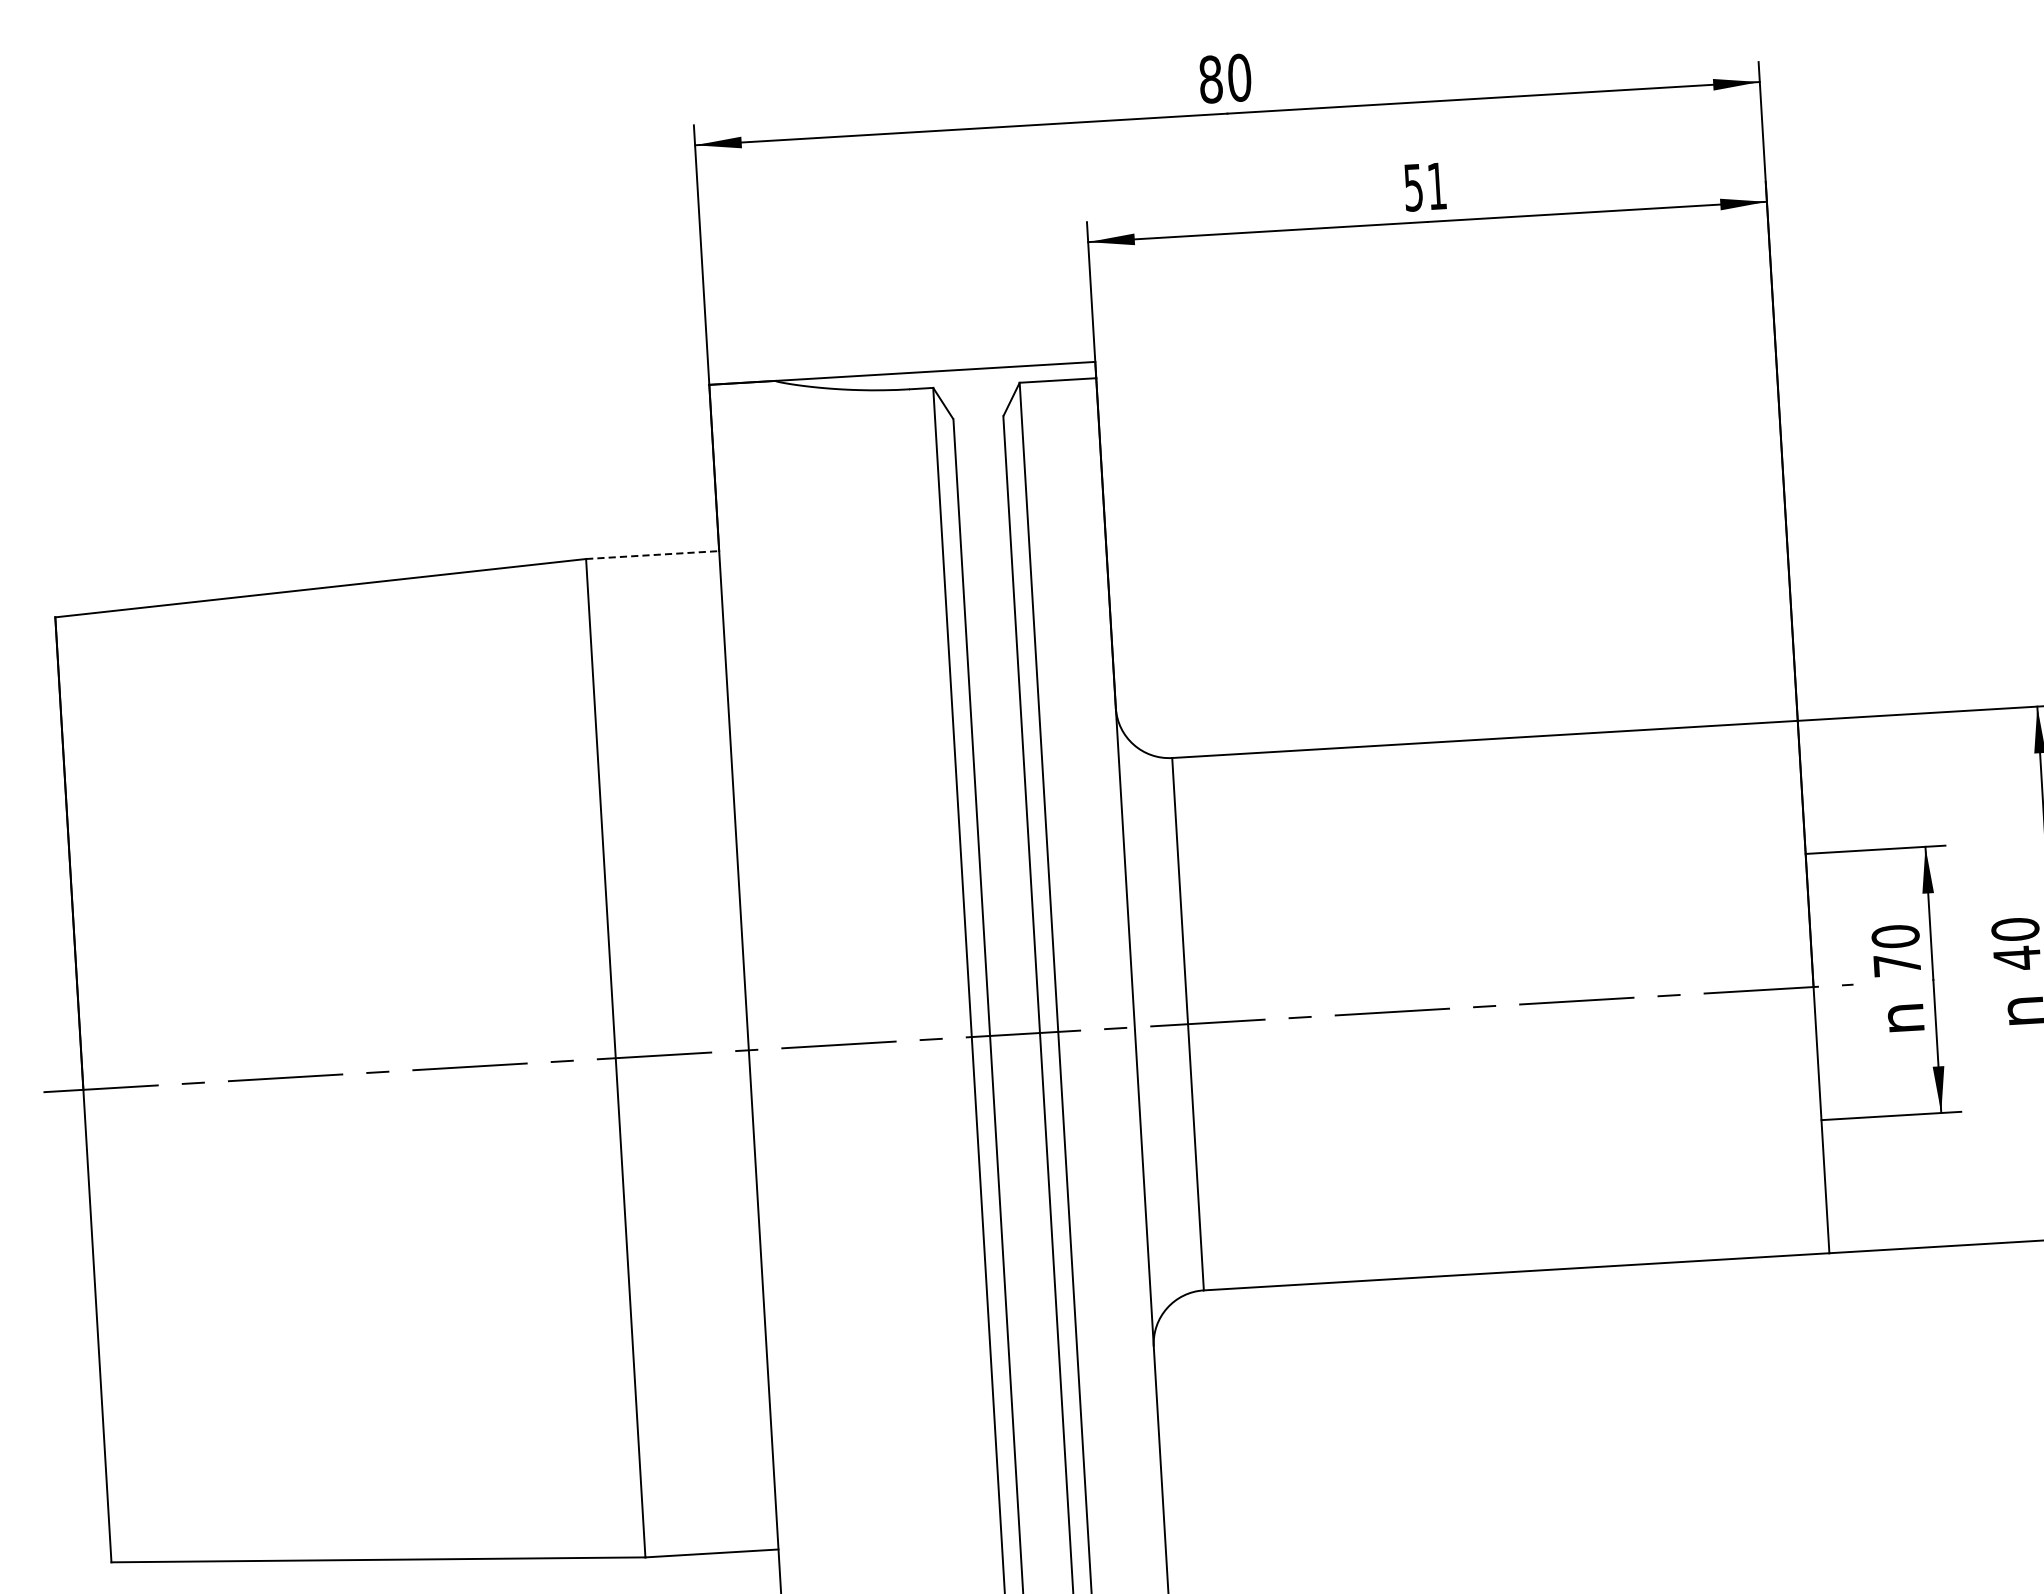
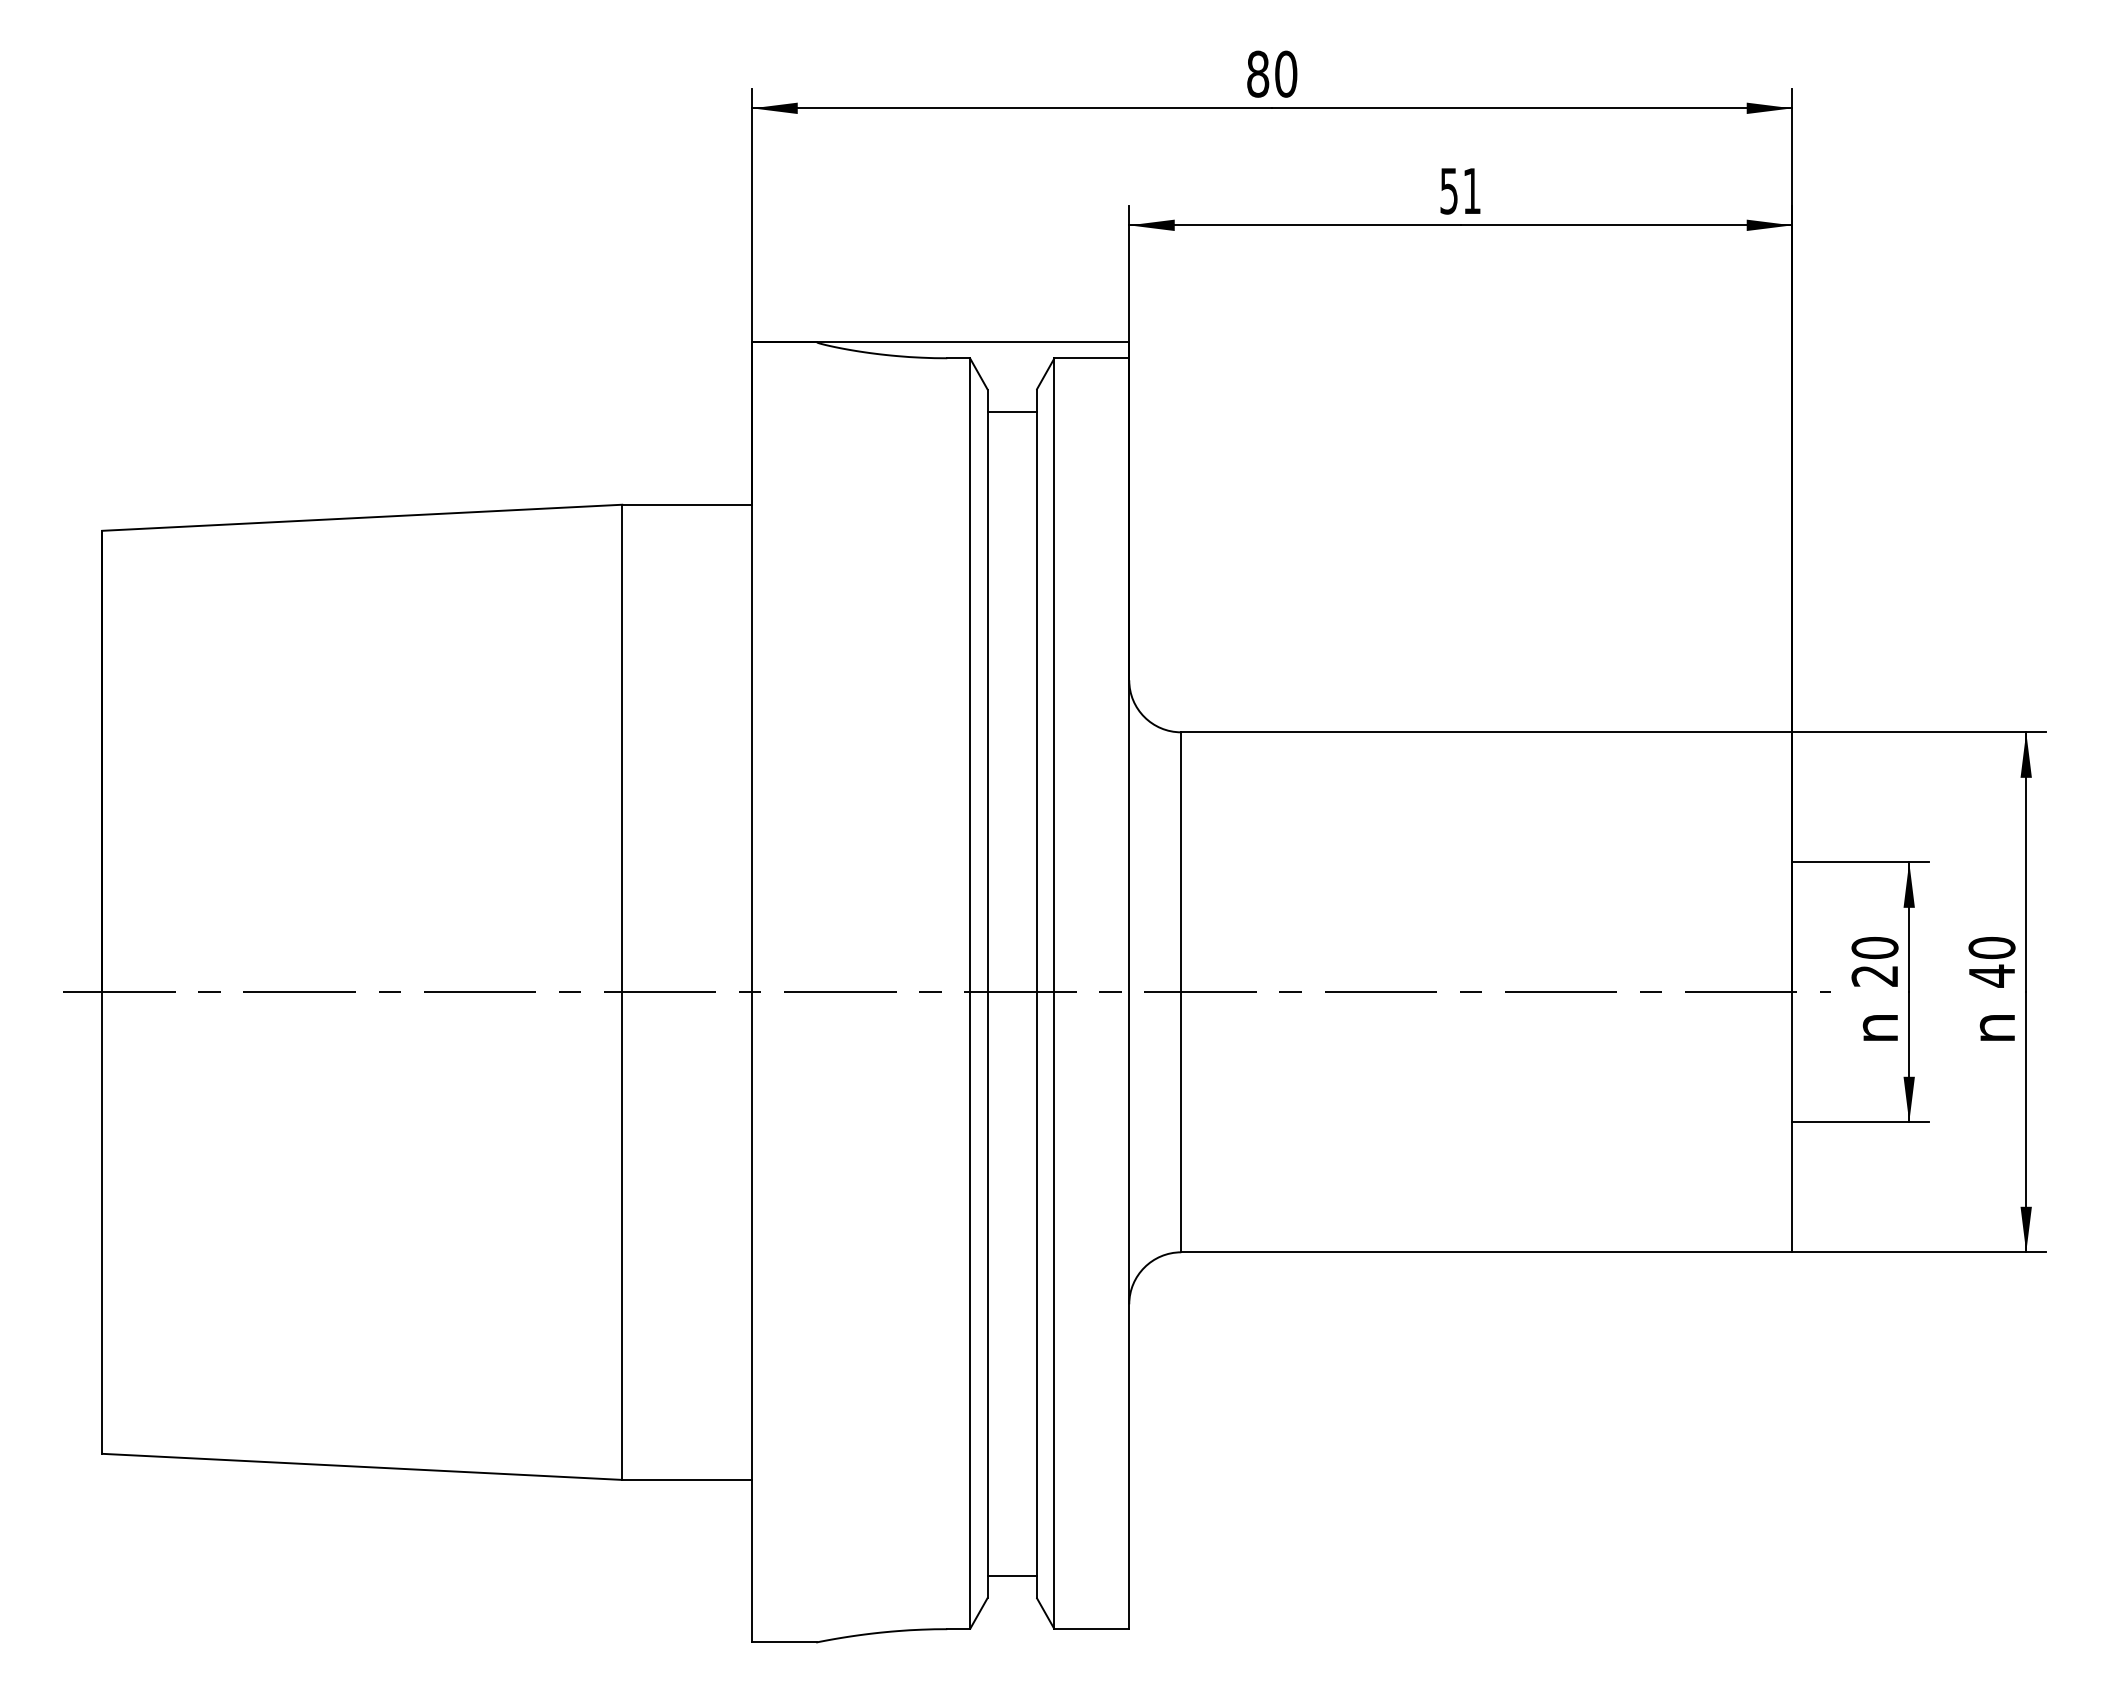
line: (978, 439) -> (1011, 411), added
line: (652, 554) -> (687, 504), dashed -> solid
text: (1896, 964) -> (1874, 975), 70 -> 20

